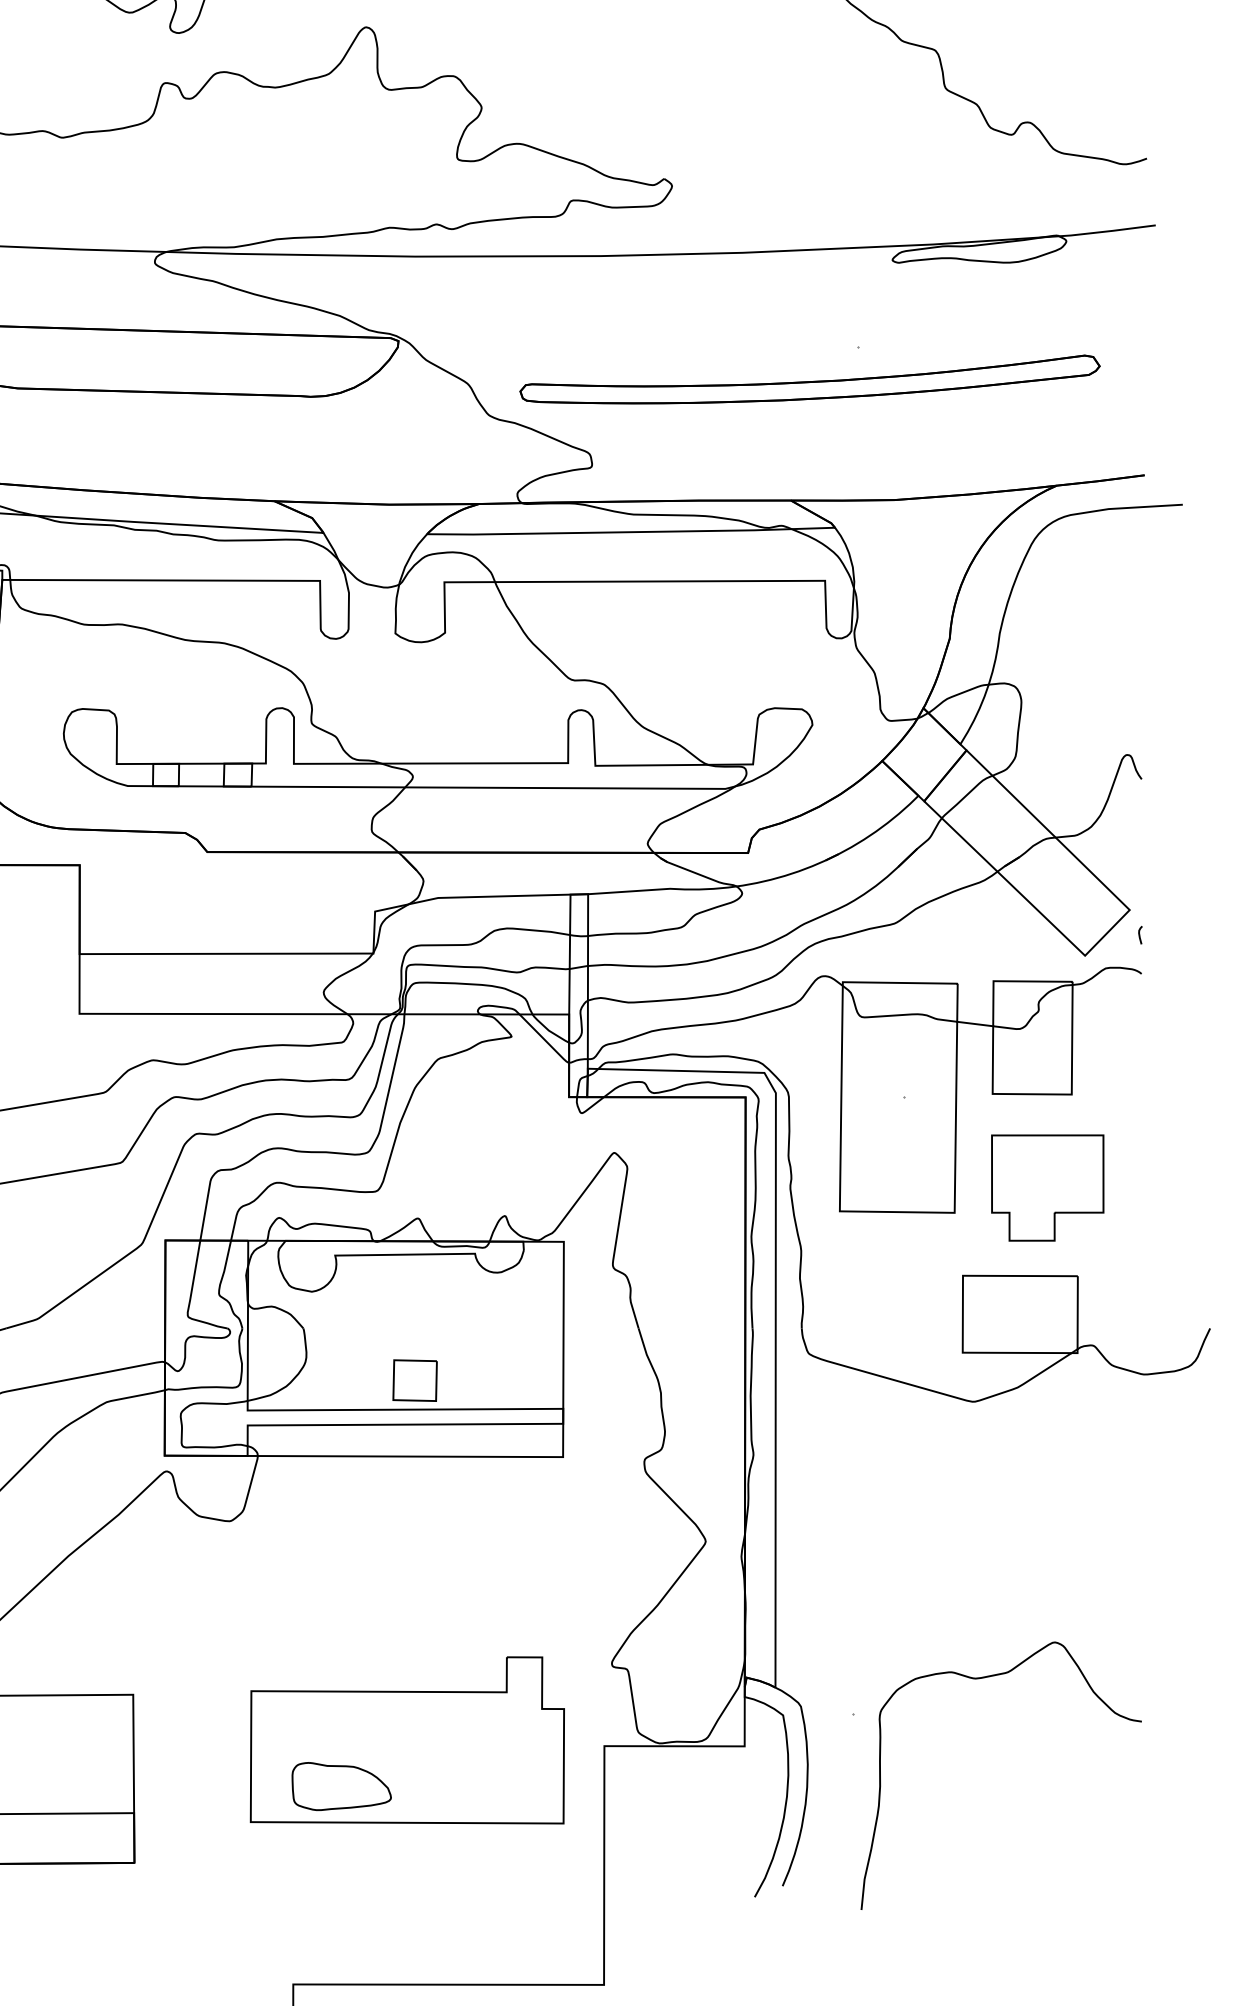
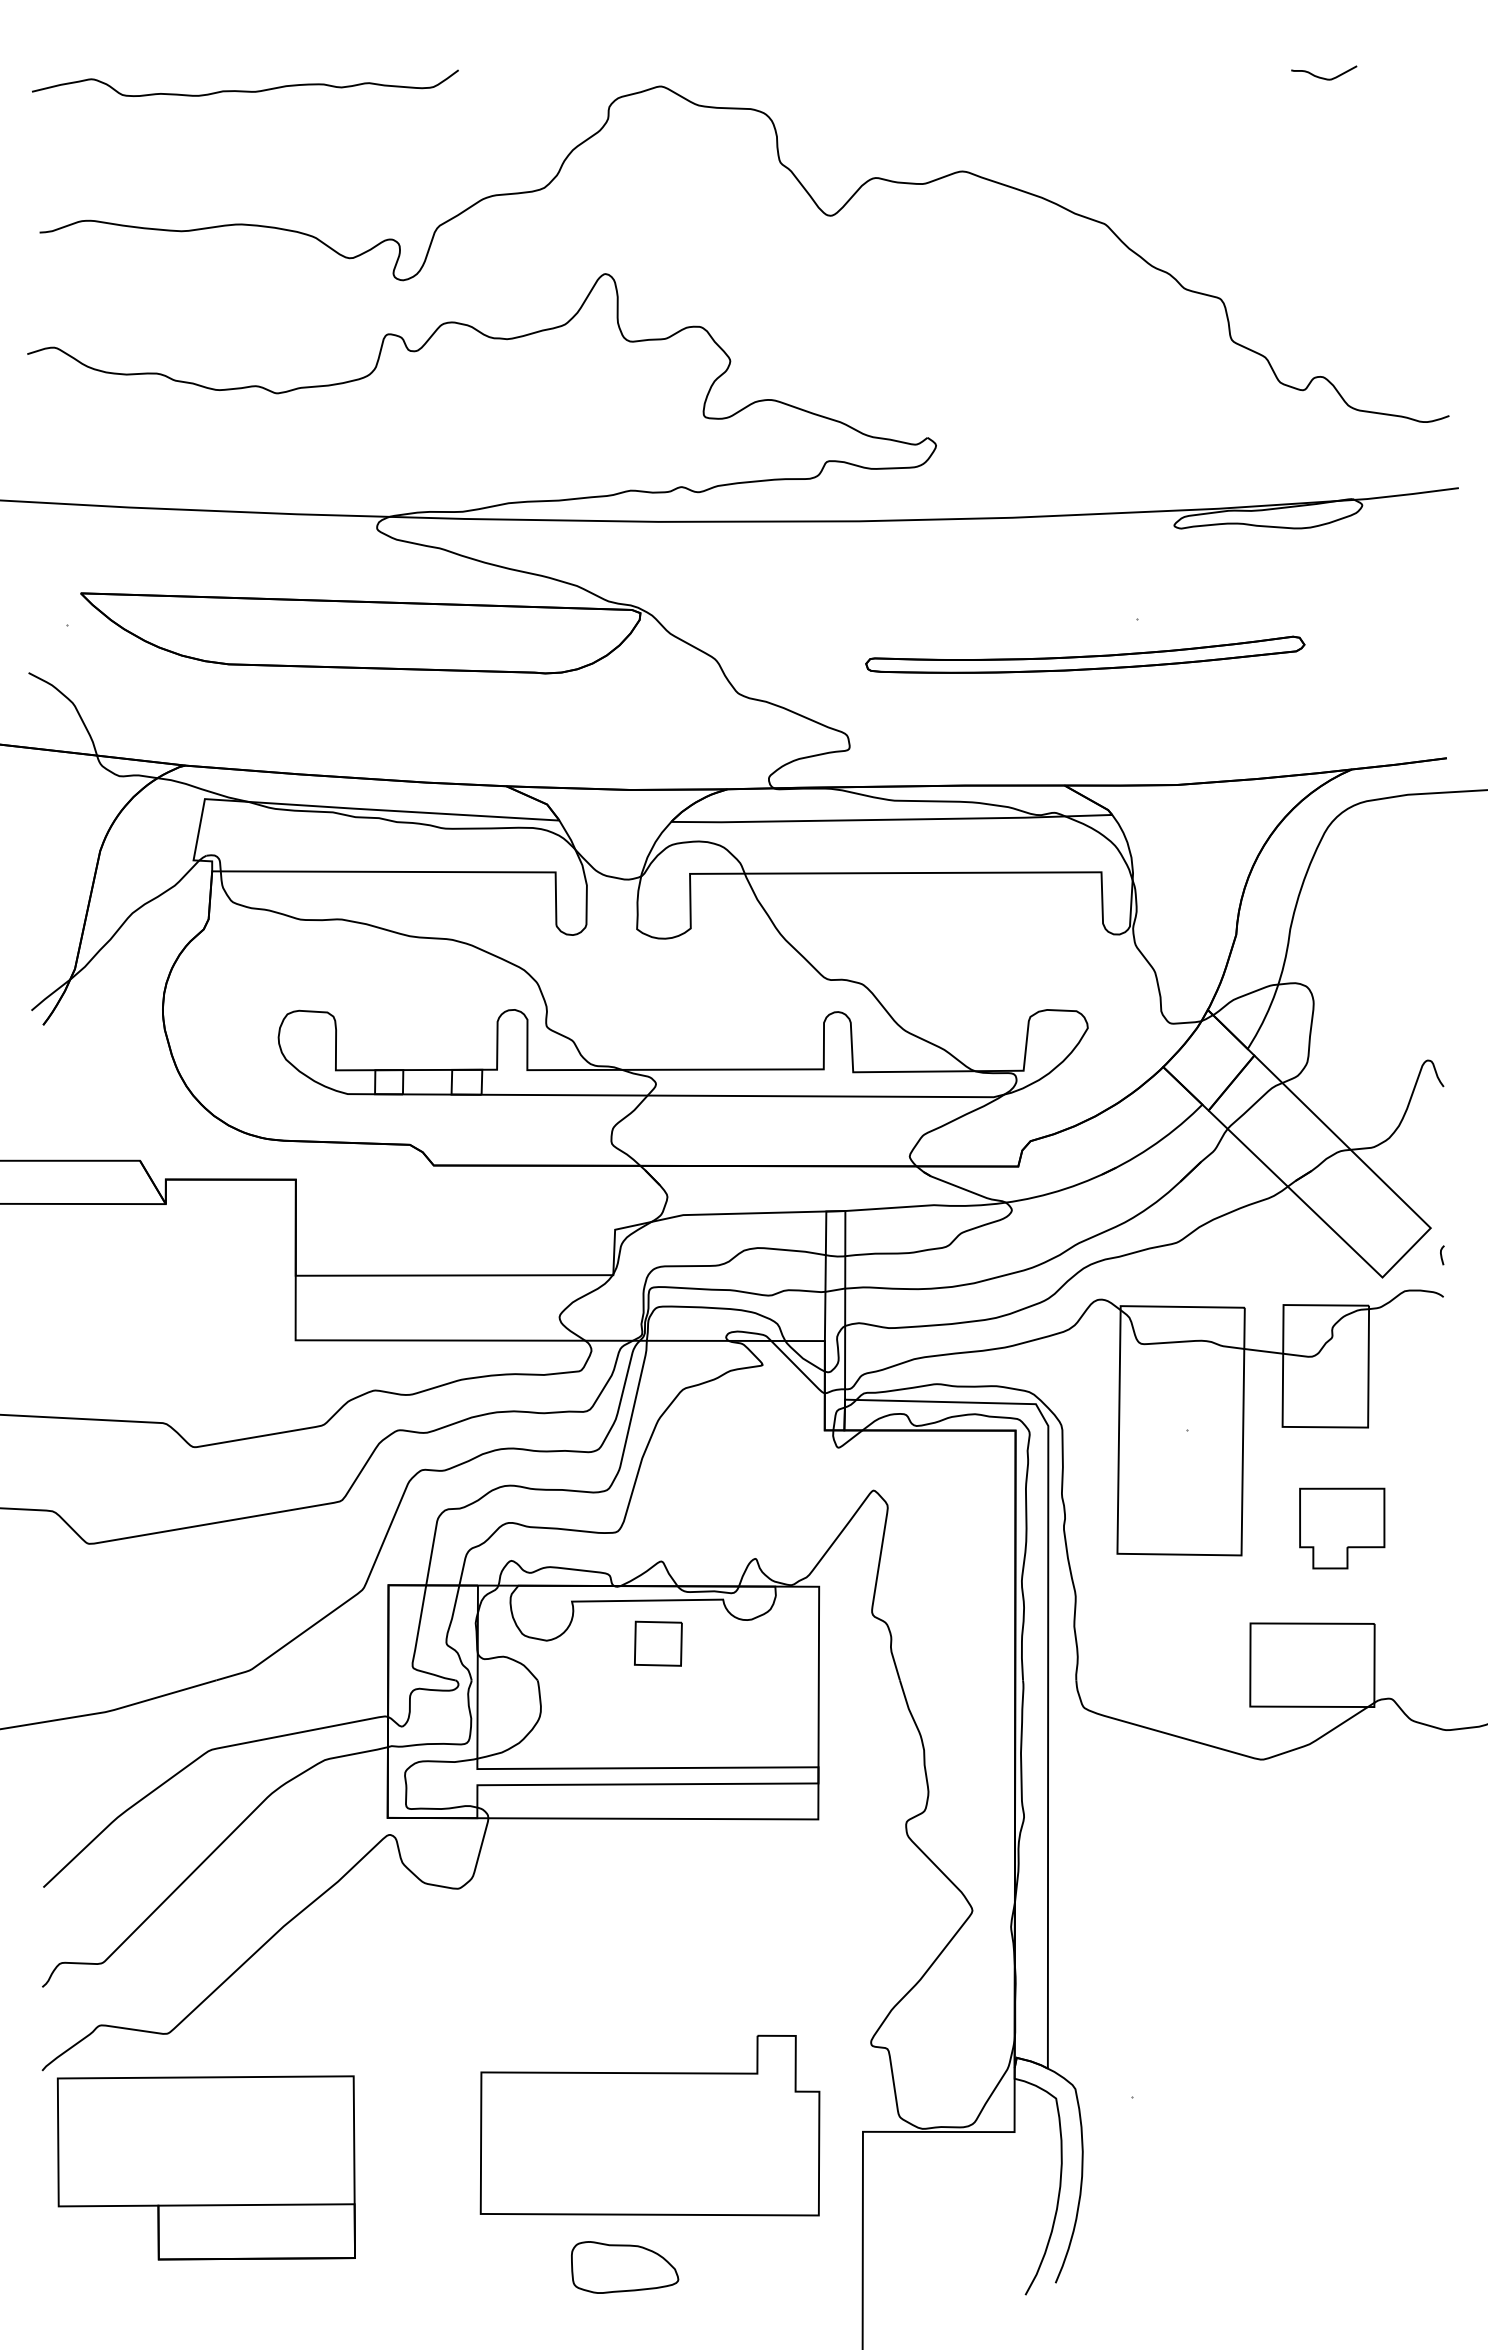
part: (810, 379) -> (1085, 654), size x0.7
part: (1048, 1187) -> (1342, 1528), size x0.7
part: (415, 1380) -> (658, 1643), moved
curve: (980, 1679) -> (1269, 2059), removed
part: (342, 1786) -> (625, 2267), moved

